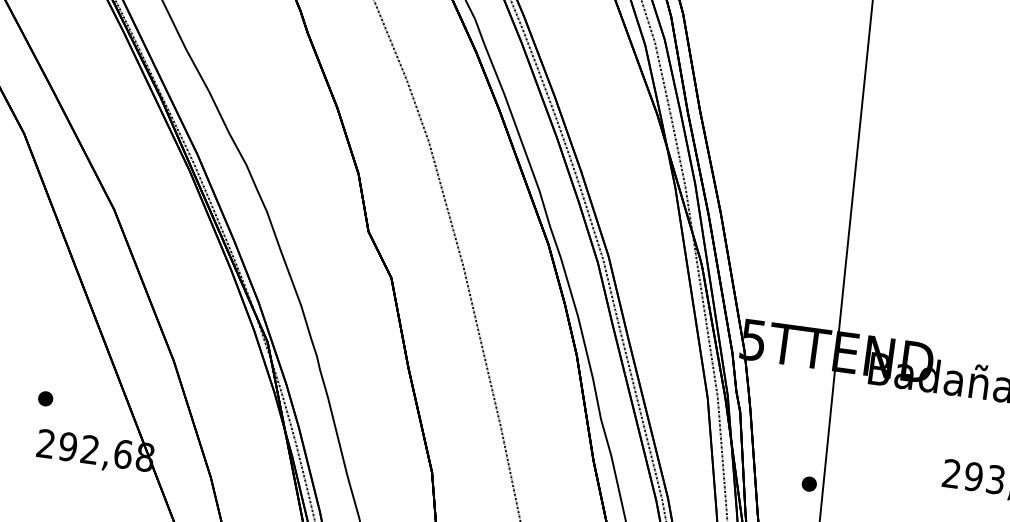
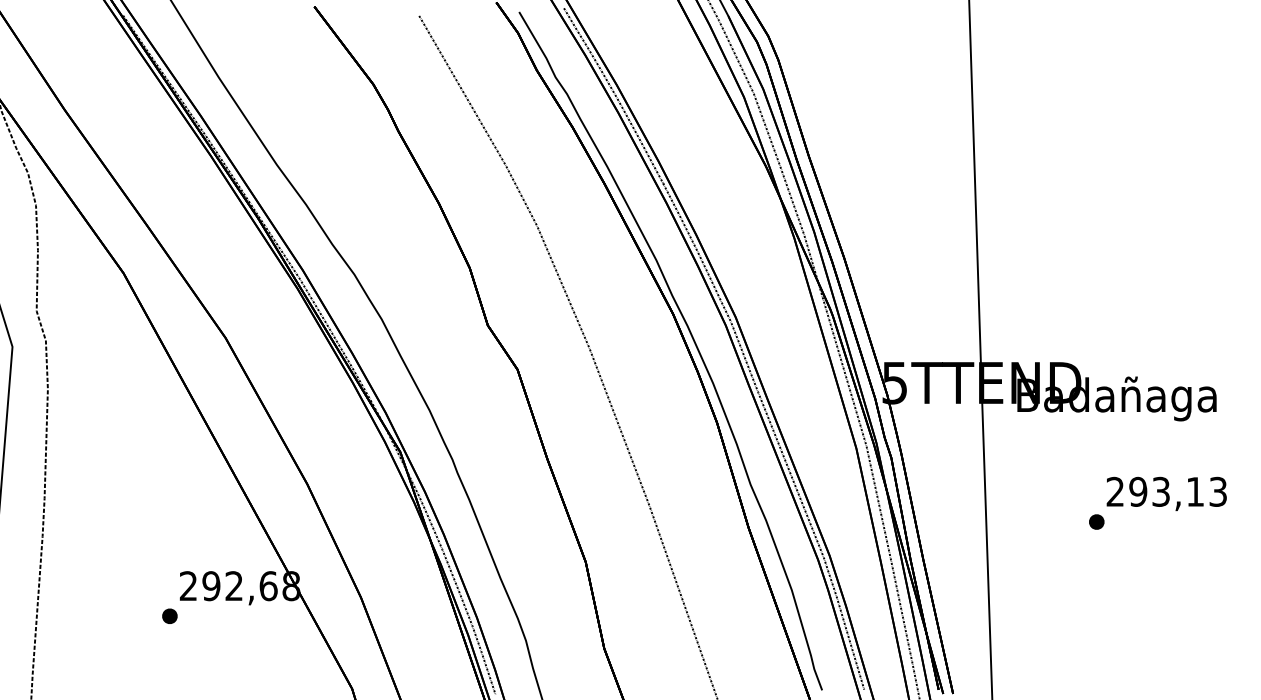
part: (45, 397) -> (169, 615), moved
part: (809, 483) -> (1096, 521), moved

